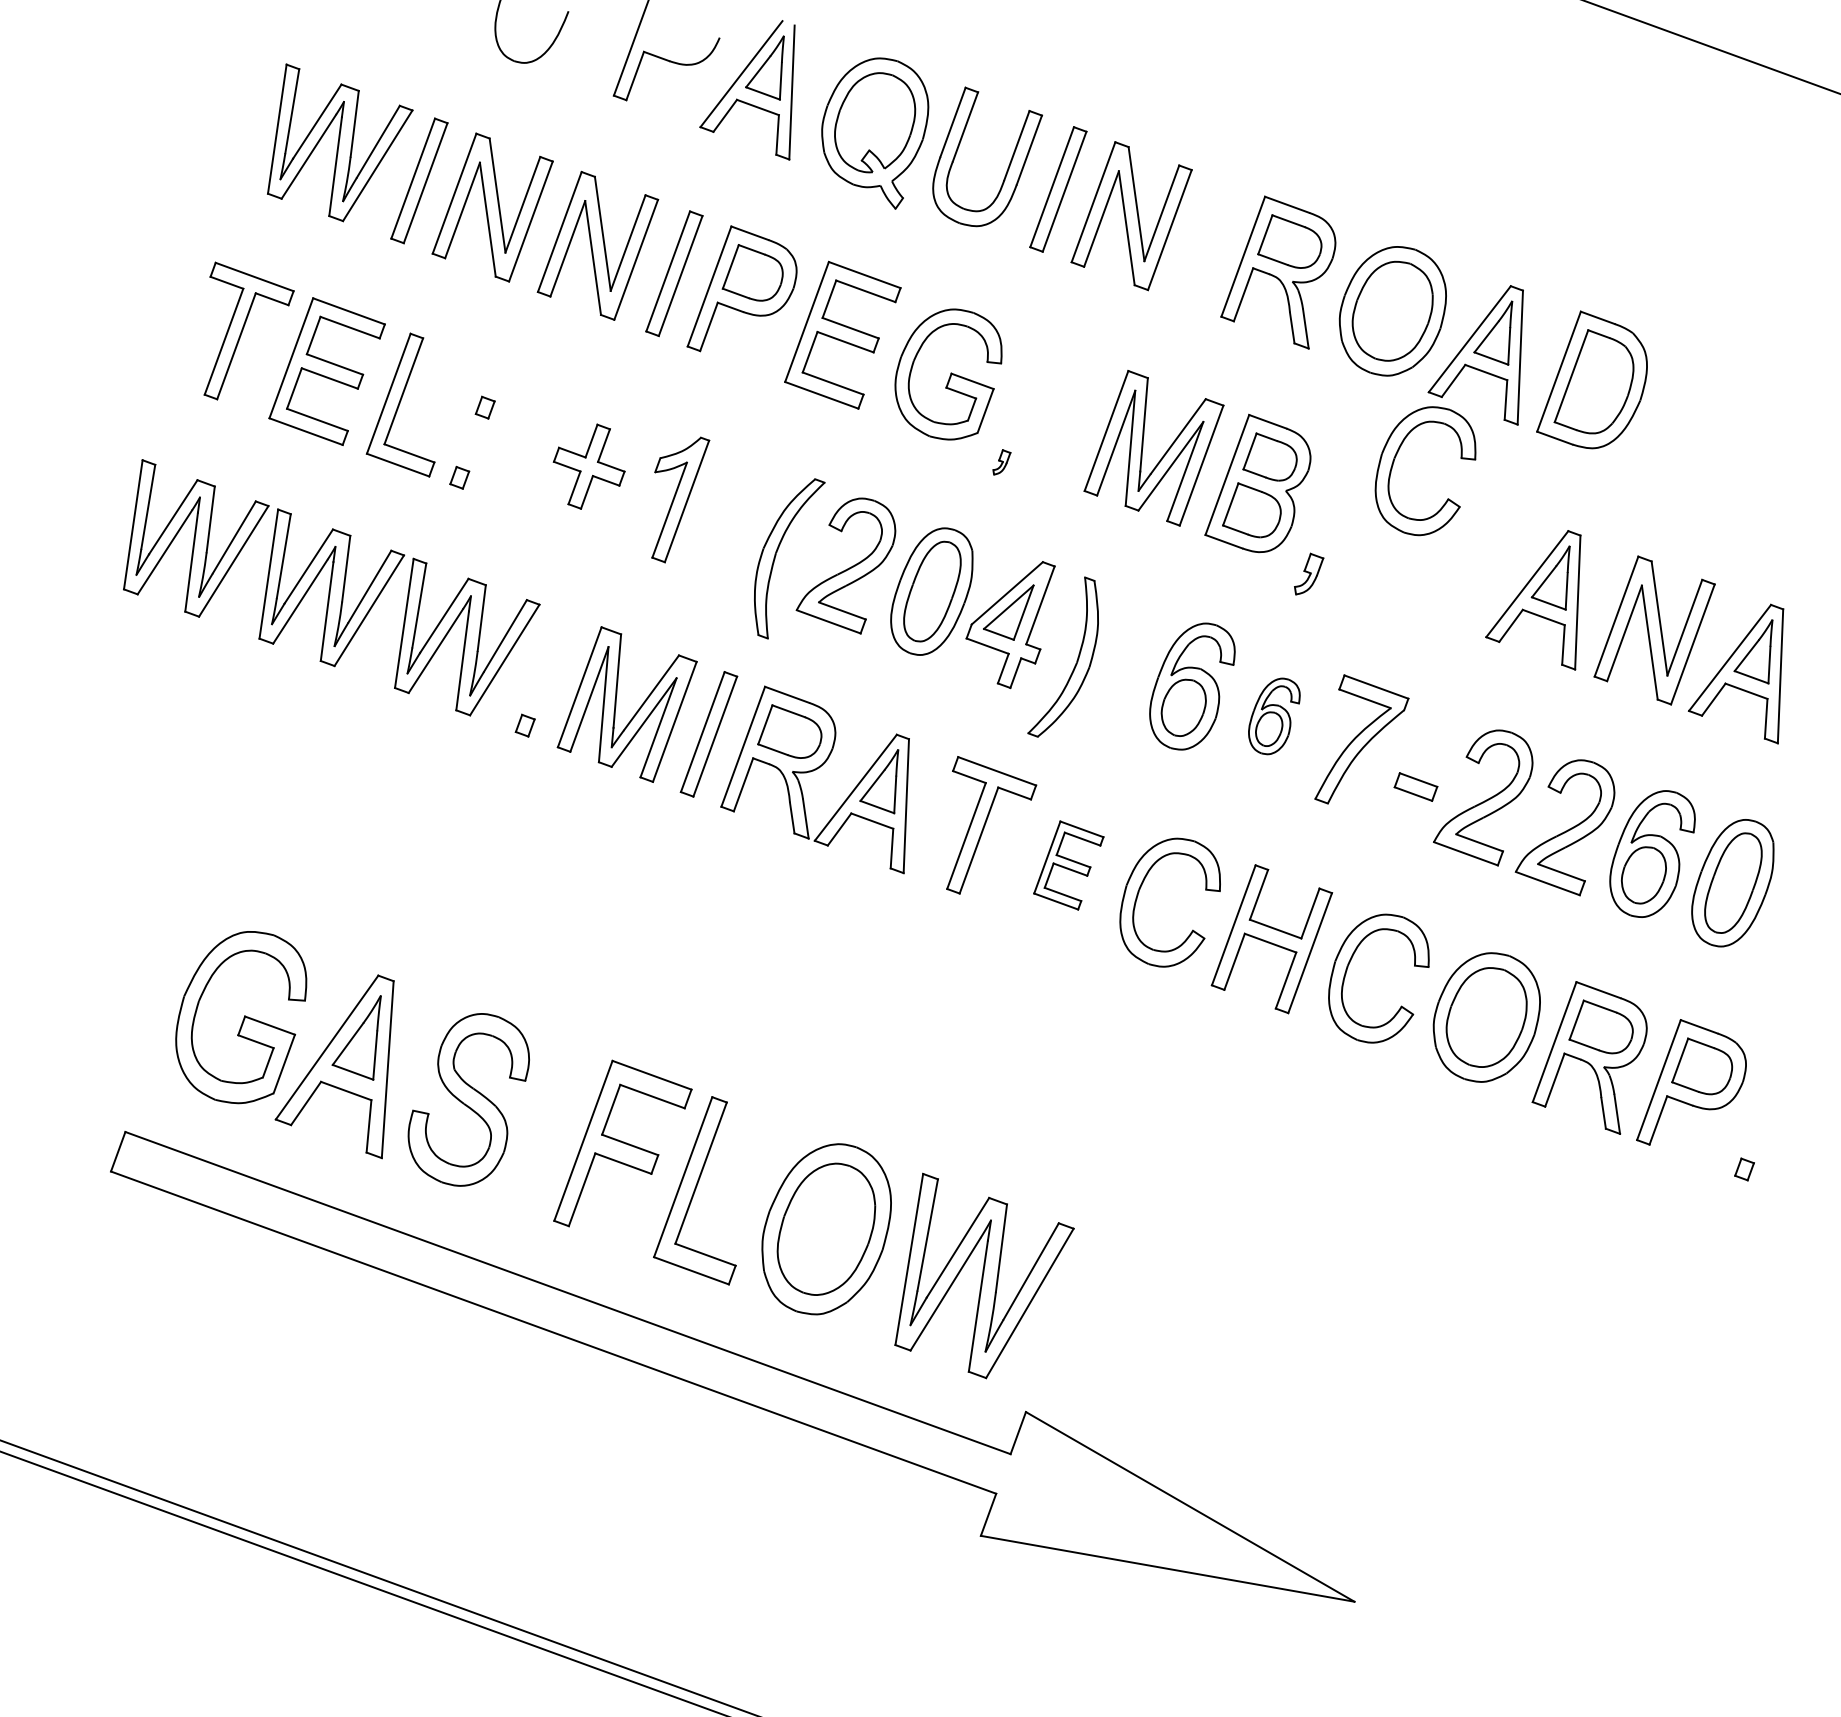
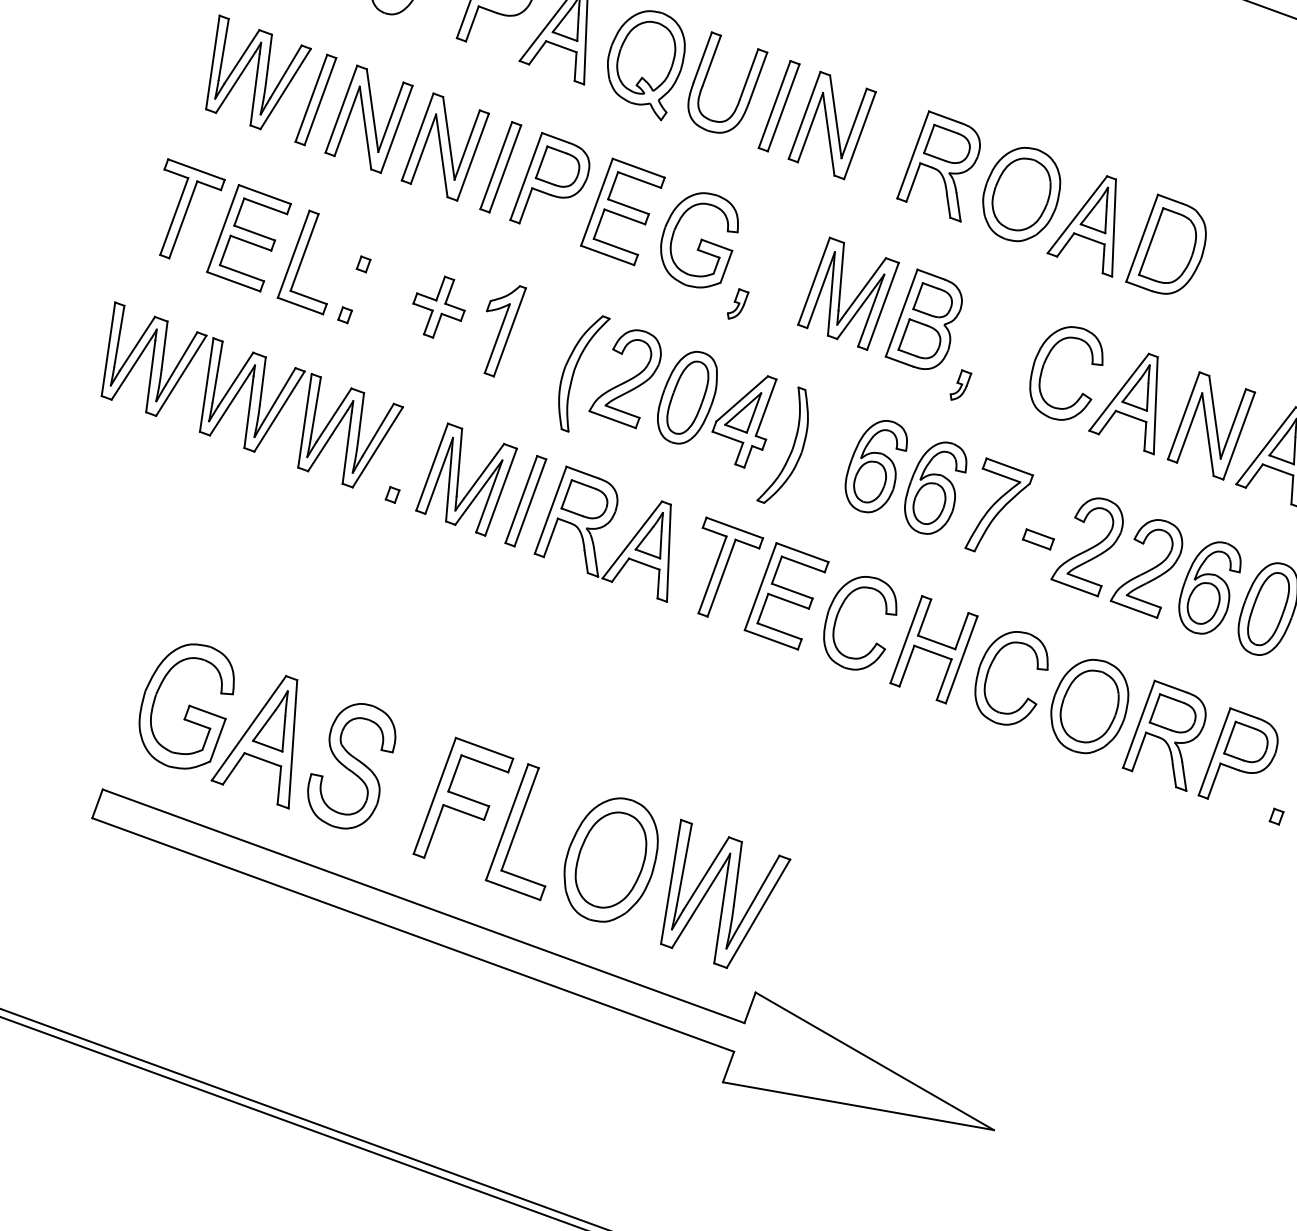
part: (1001, 462) -> (737, 304), size x1.67
part: (1394, 462) -> (1043, 367), moved
part: (1274, 716) -> (935, 488), size x1.67
part: (1068, 865) -> (786, 596), size x1.67

